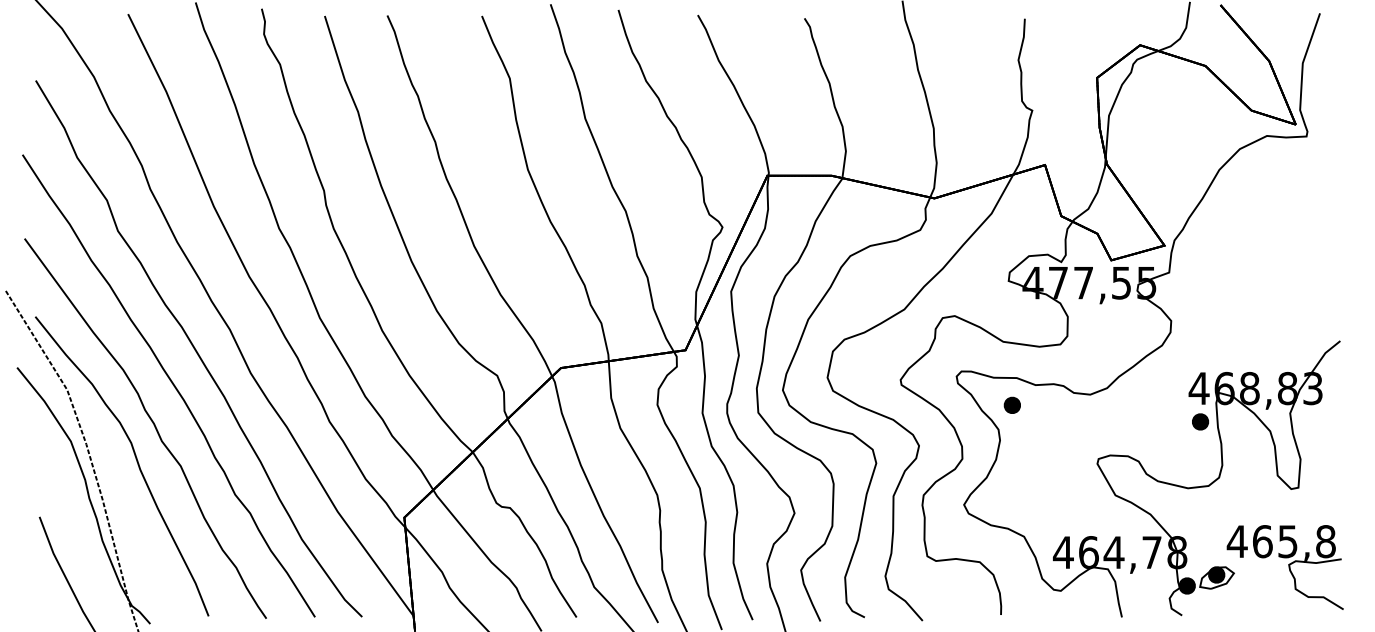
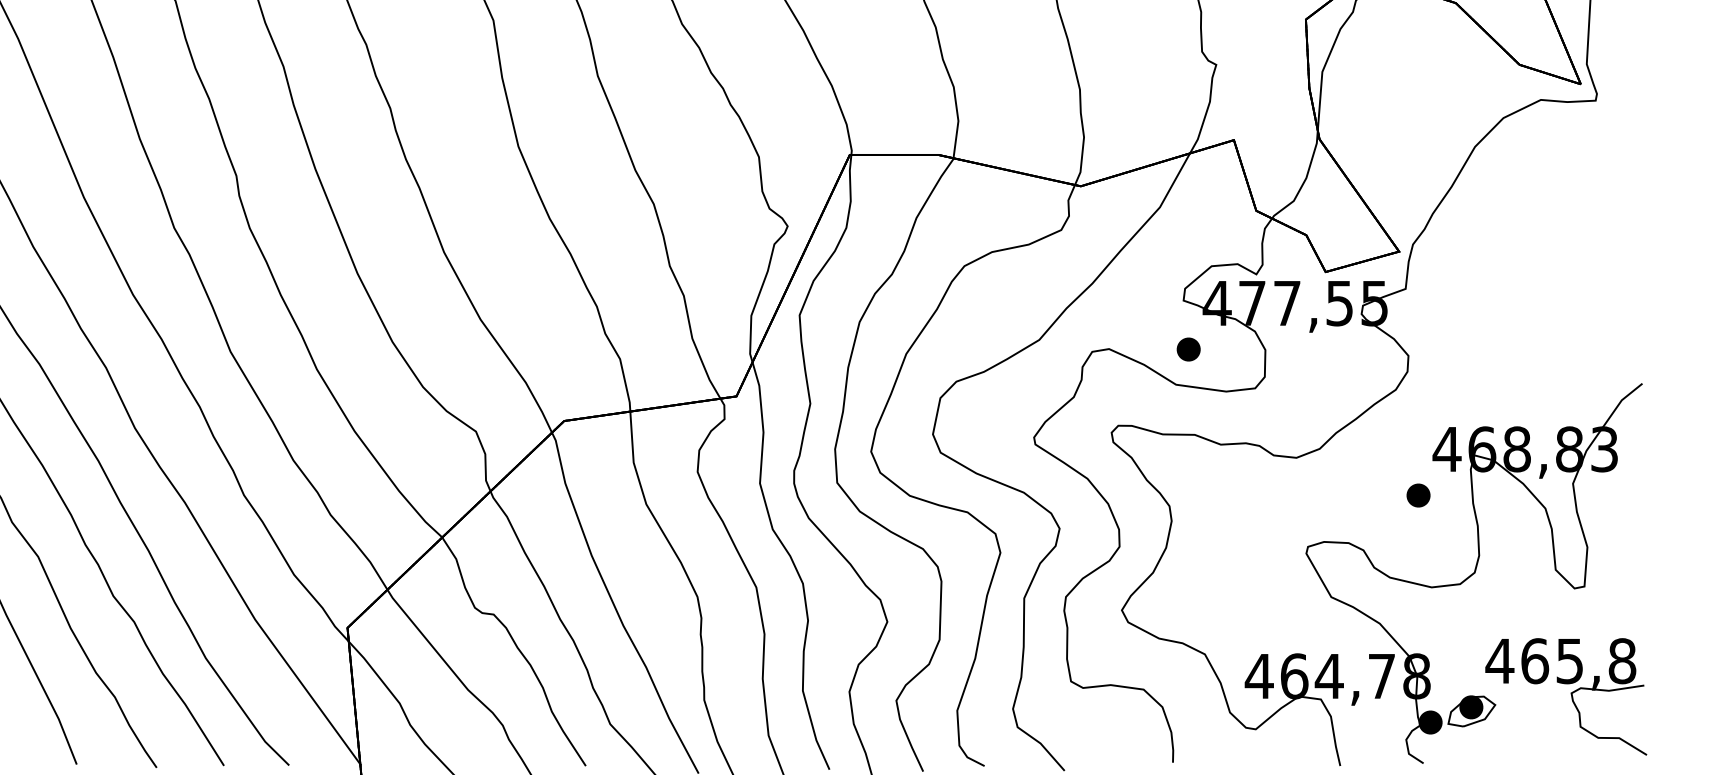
part: (1011, 404) -> (1187, 348), moved
part: (1200, 421) -> (1418, 494), moved

